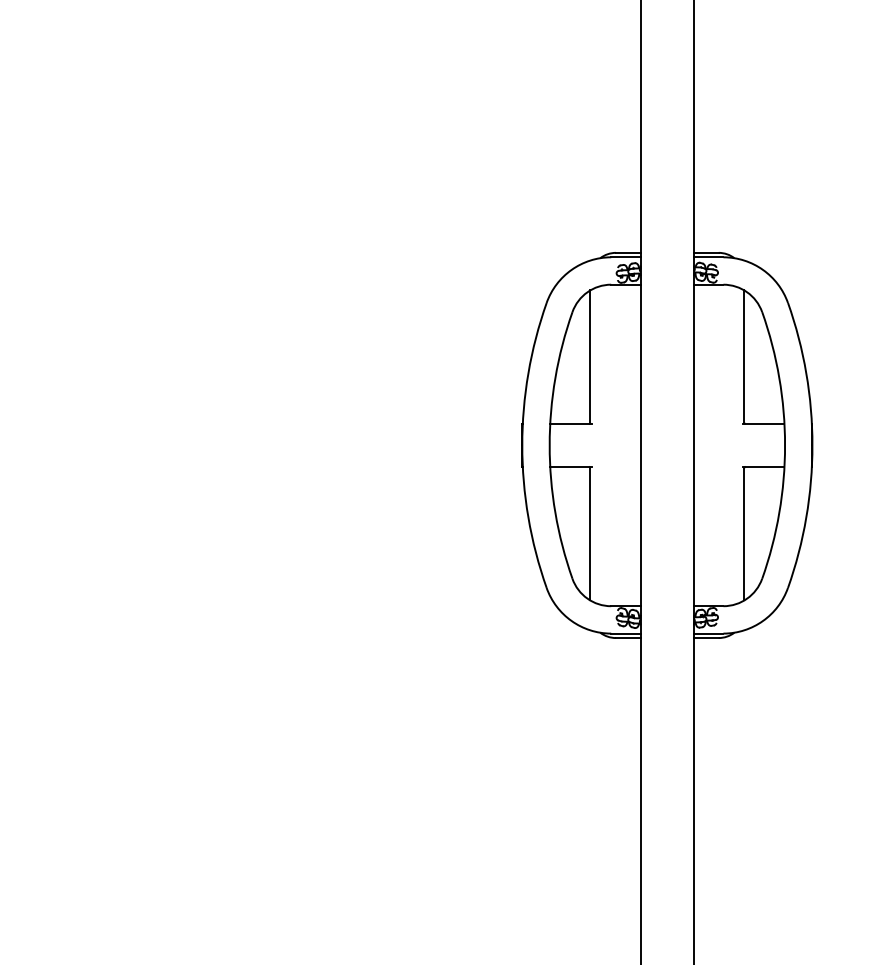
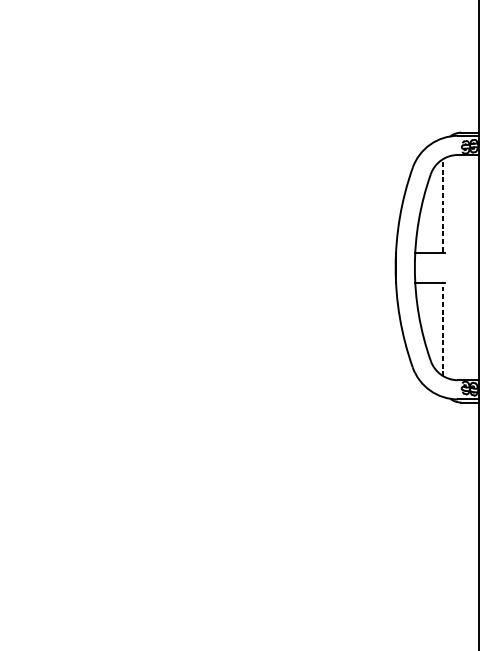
line: (590, 356) -> (443, 205), solid -> dashed
line: (590, 533) -> (443, 329), solid -> dashed

